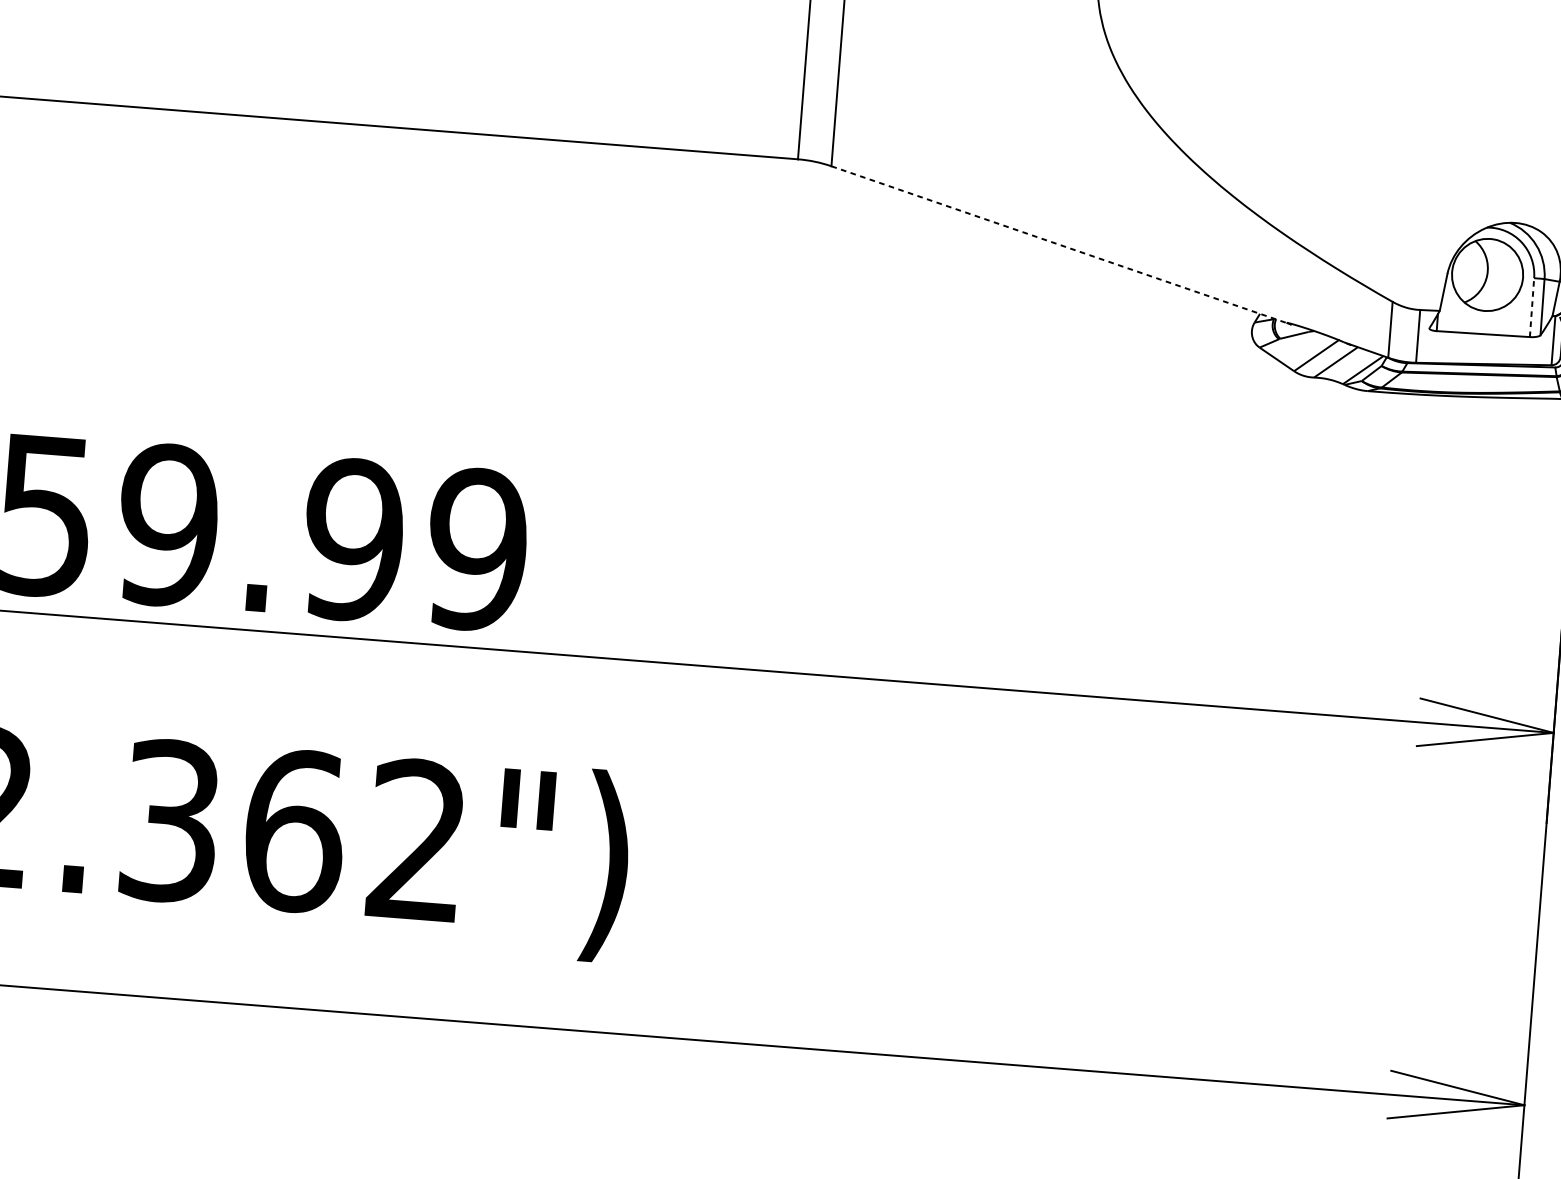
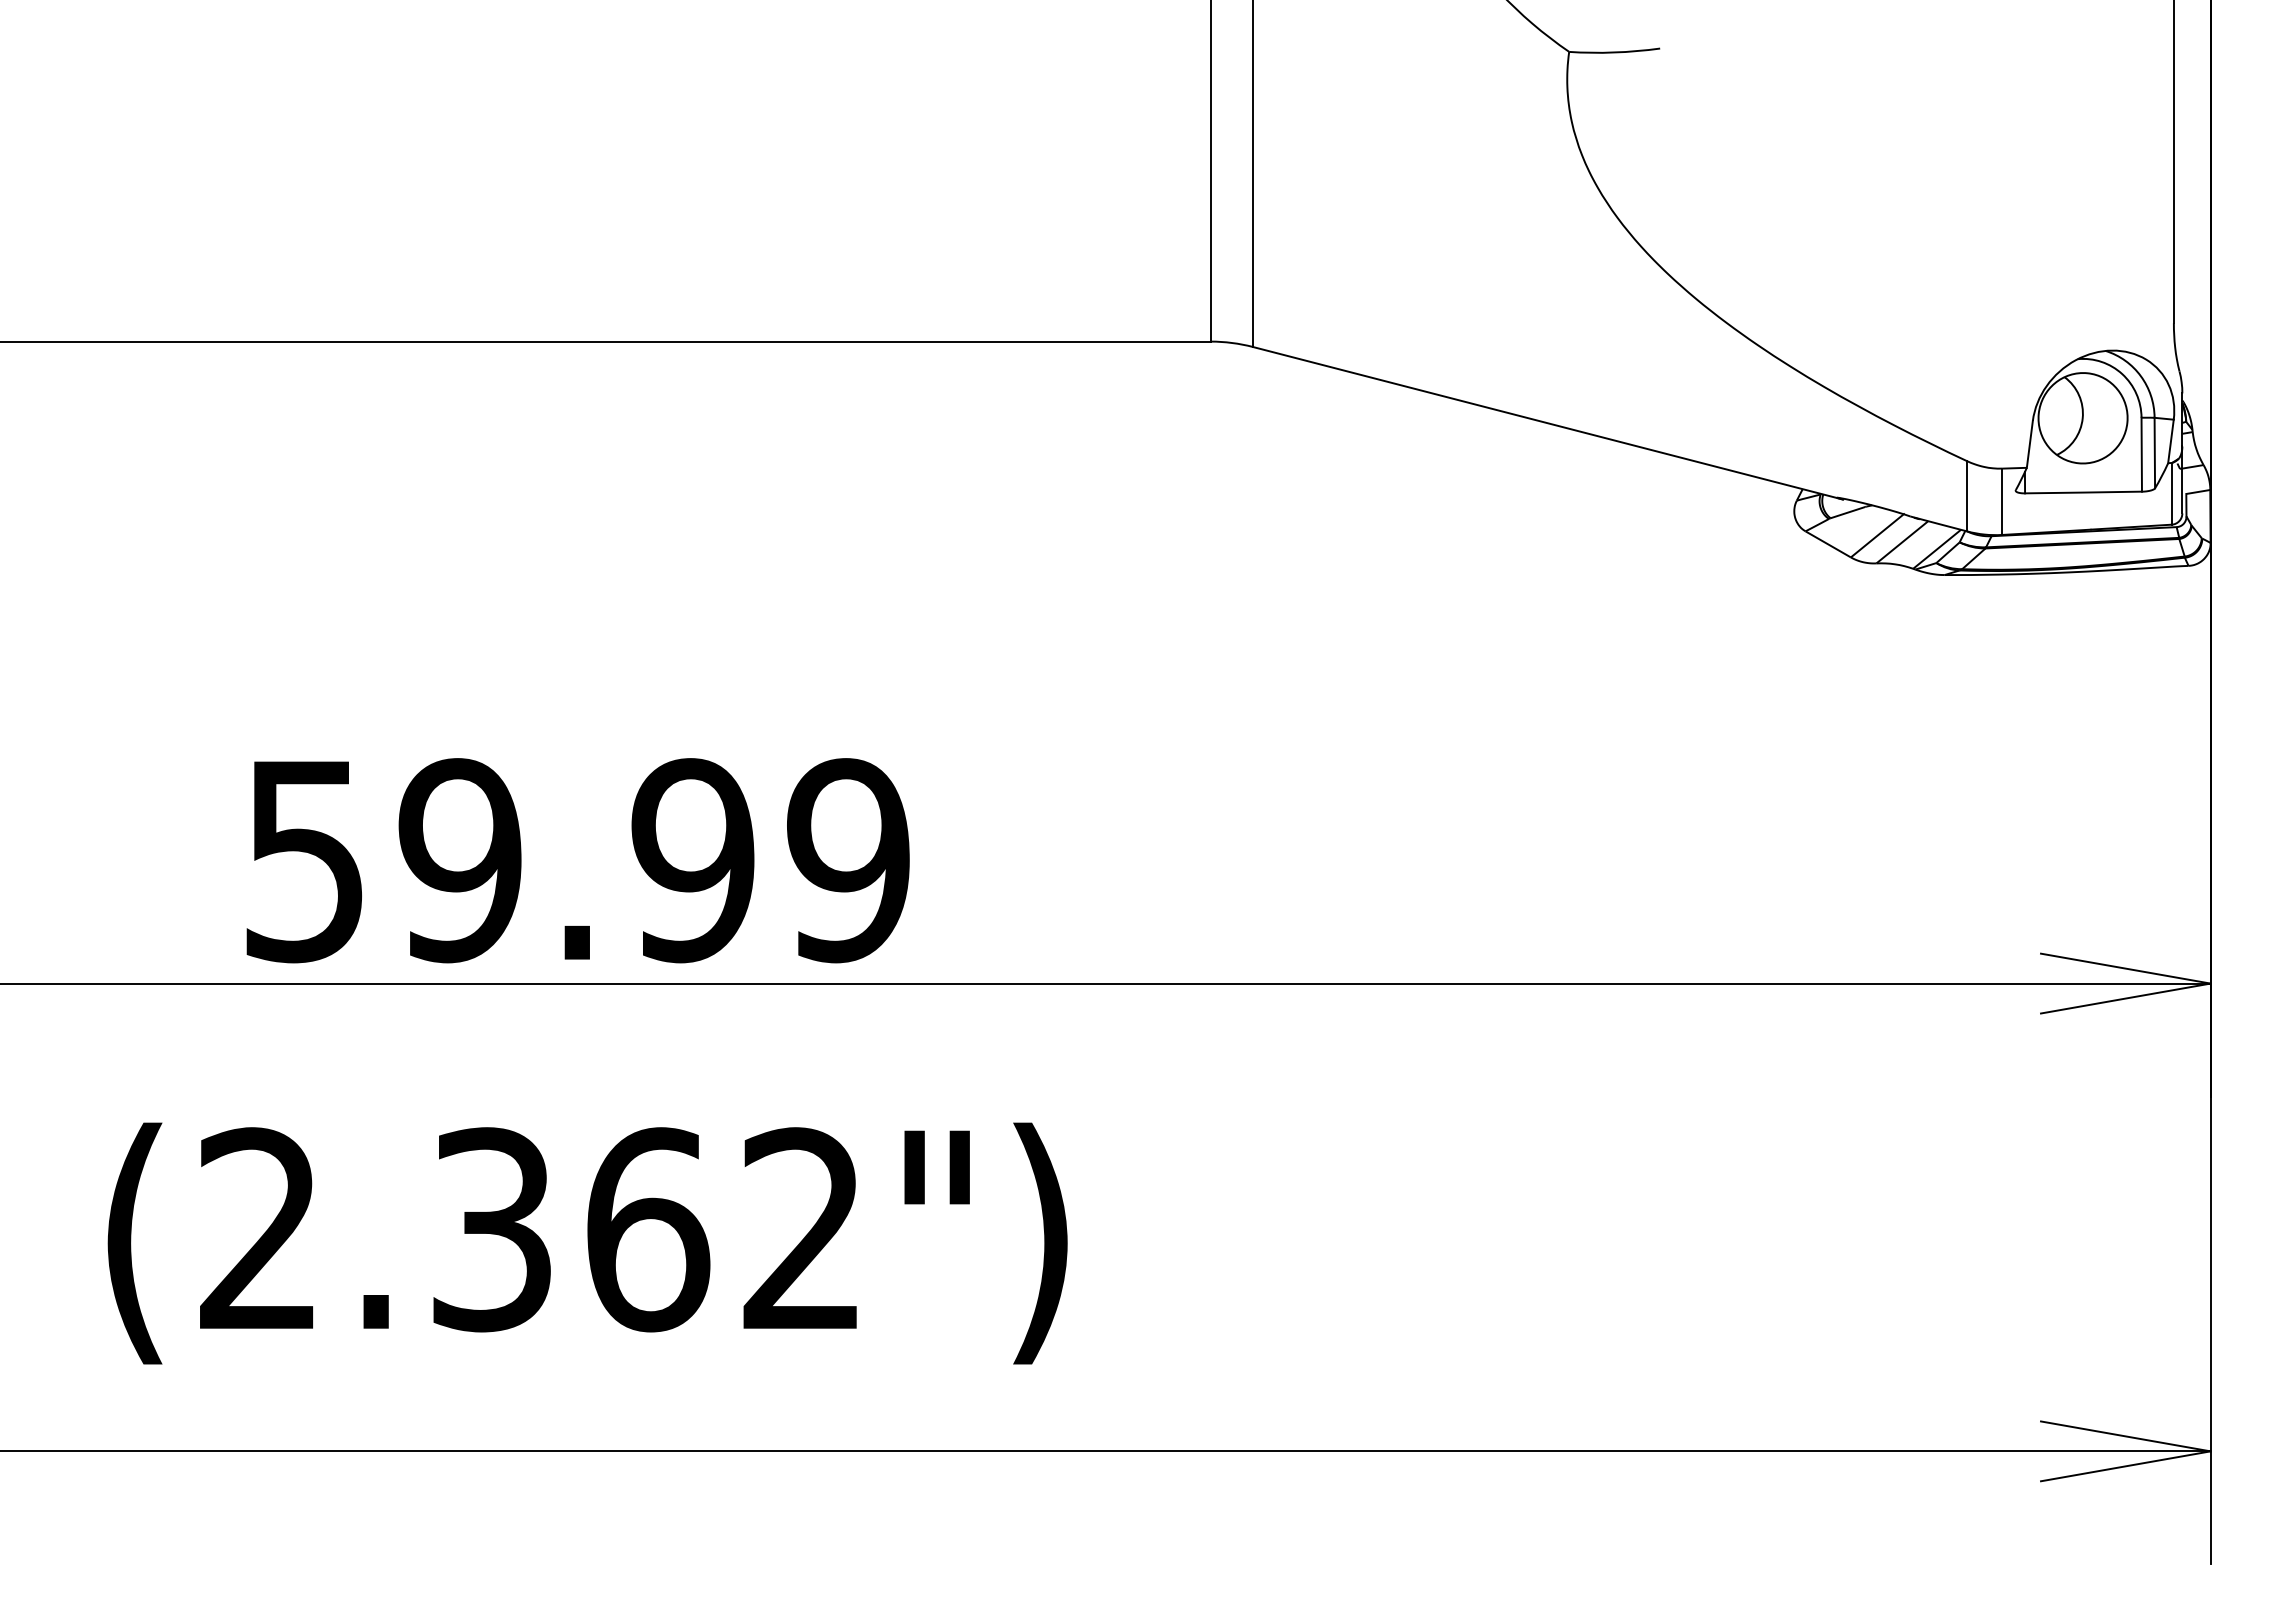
line: (1061, 245) -> (1548, 423), dashed -> solid
line: (1531, 307) -> (2141, 454), dashed -> solid

